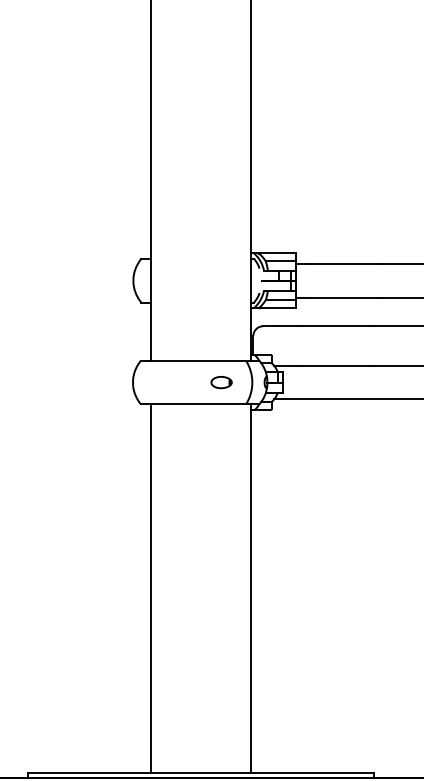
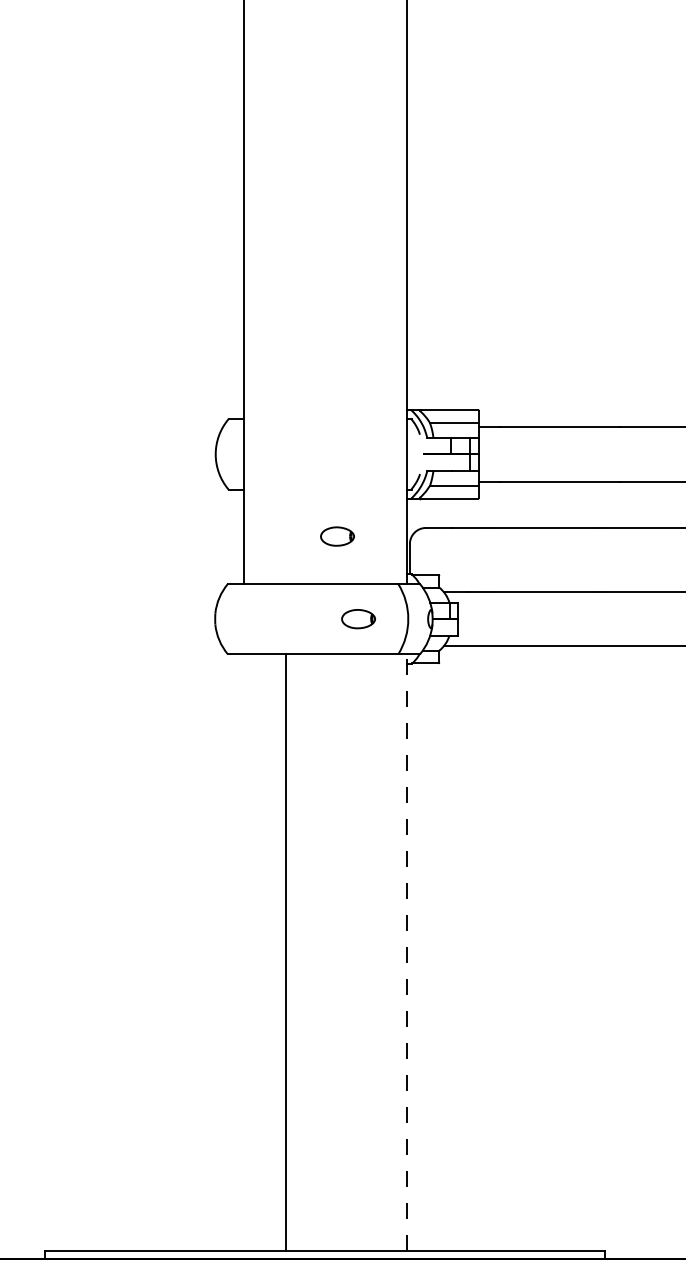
part: (208, 331) -> (337, 536), added
line: (150, 588) -> (285, 952), moved
line: (251, 588) -> (406, 952), solid -> dashed

